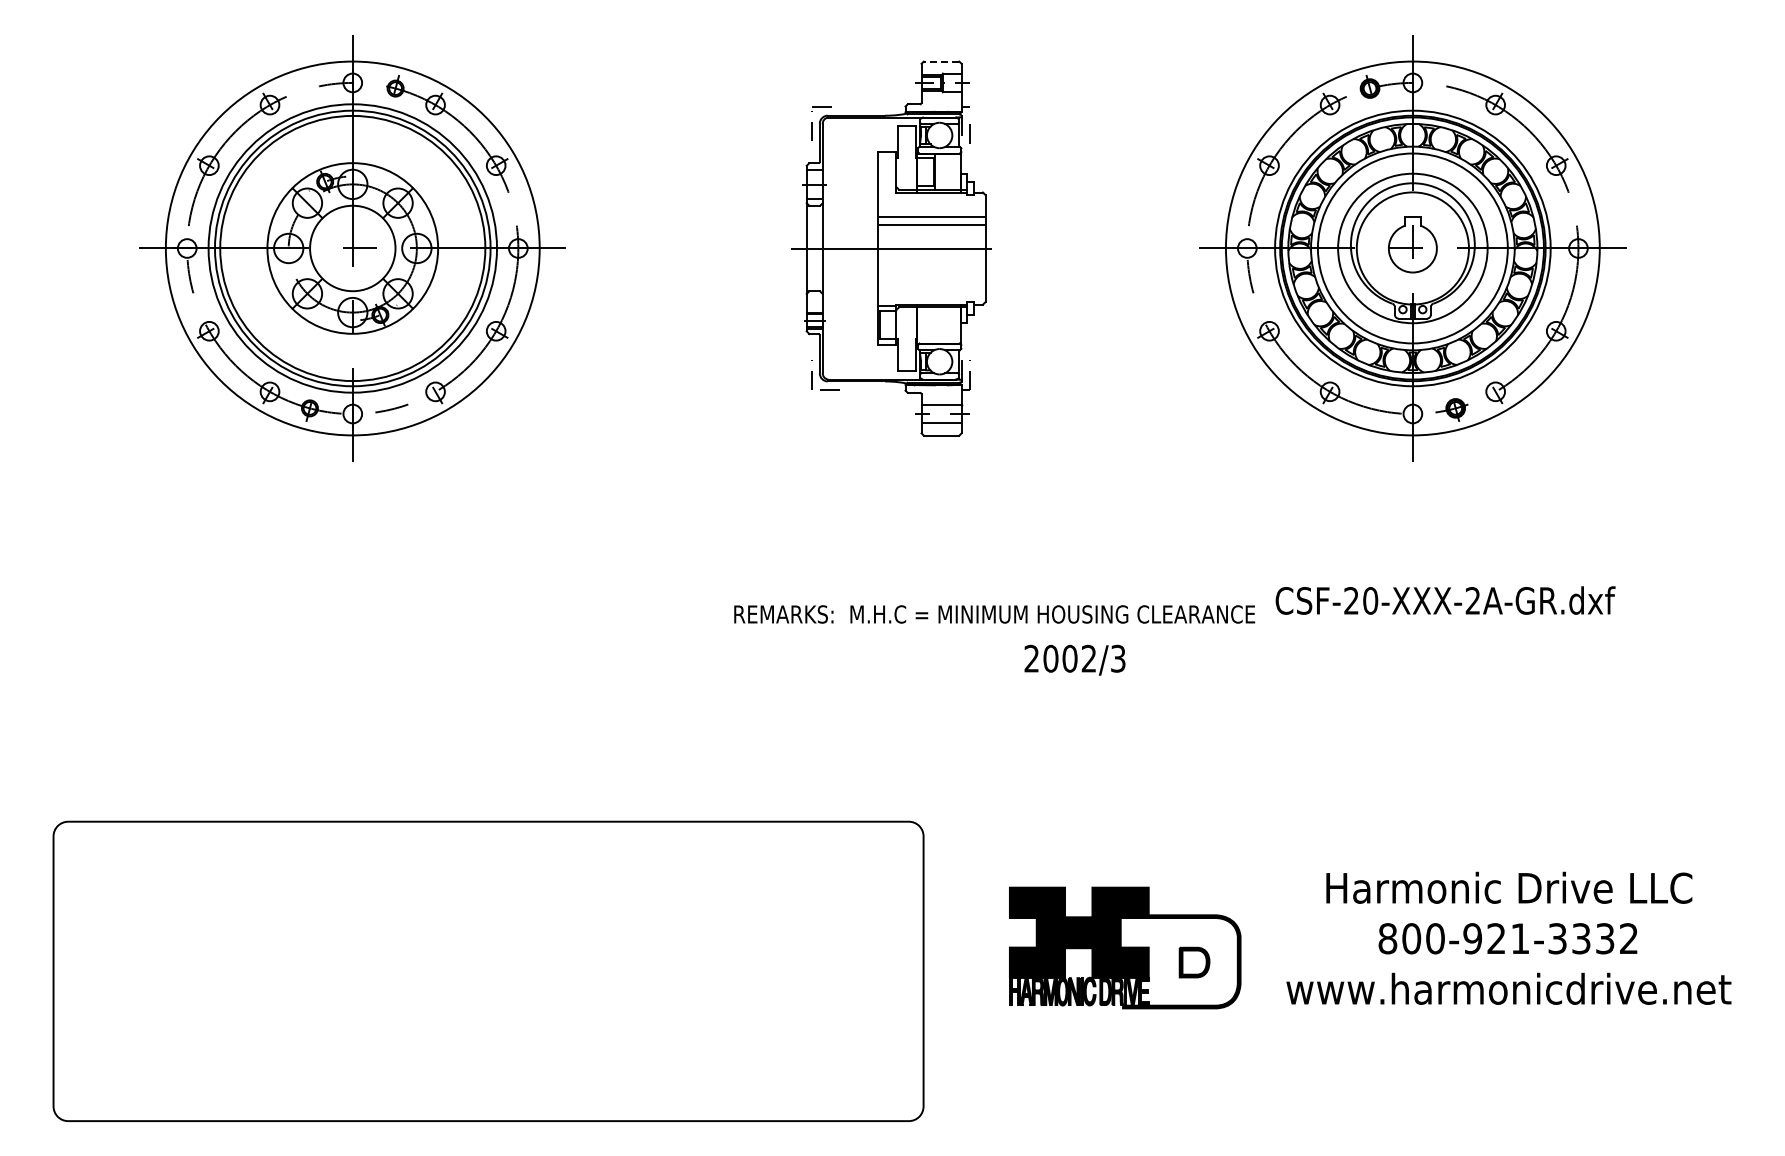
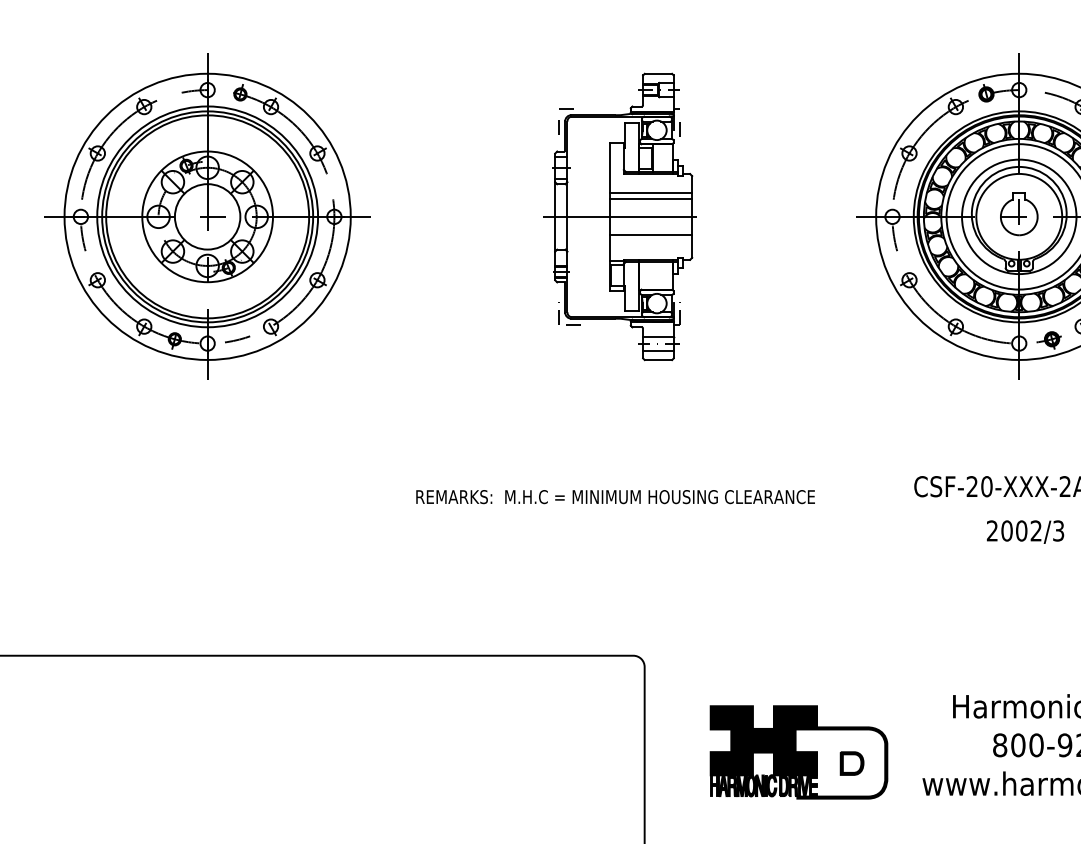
line: (941, 61) -> (658, 73), dashed -> solid
line: (931, 272) -> (650, 235), added
text: (994, 614) -> (615, 497), moved
text: (1074, 659) -> (1025, 531), moved

